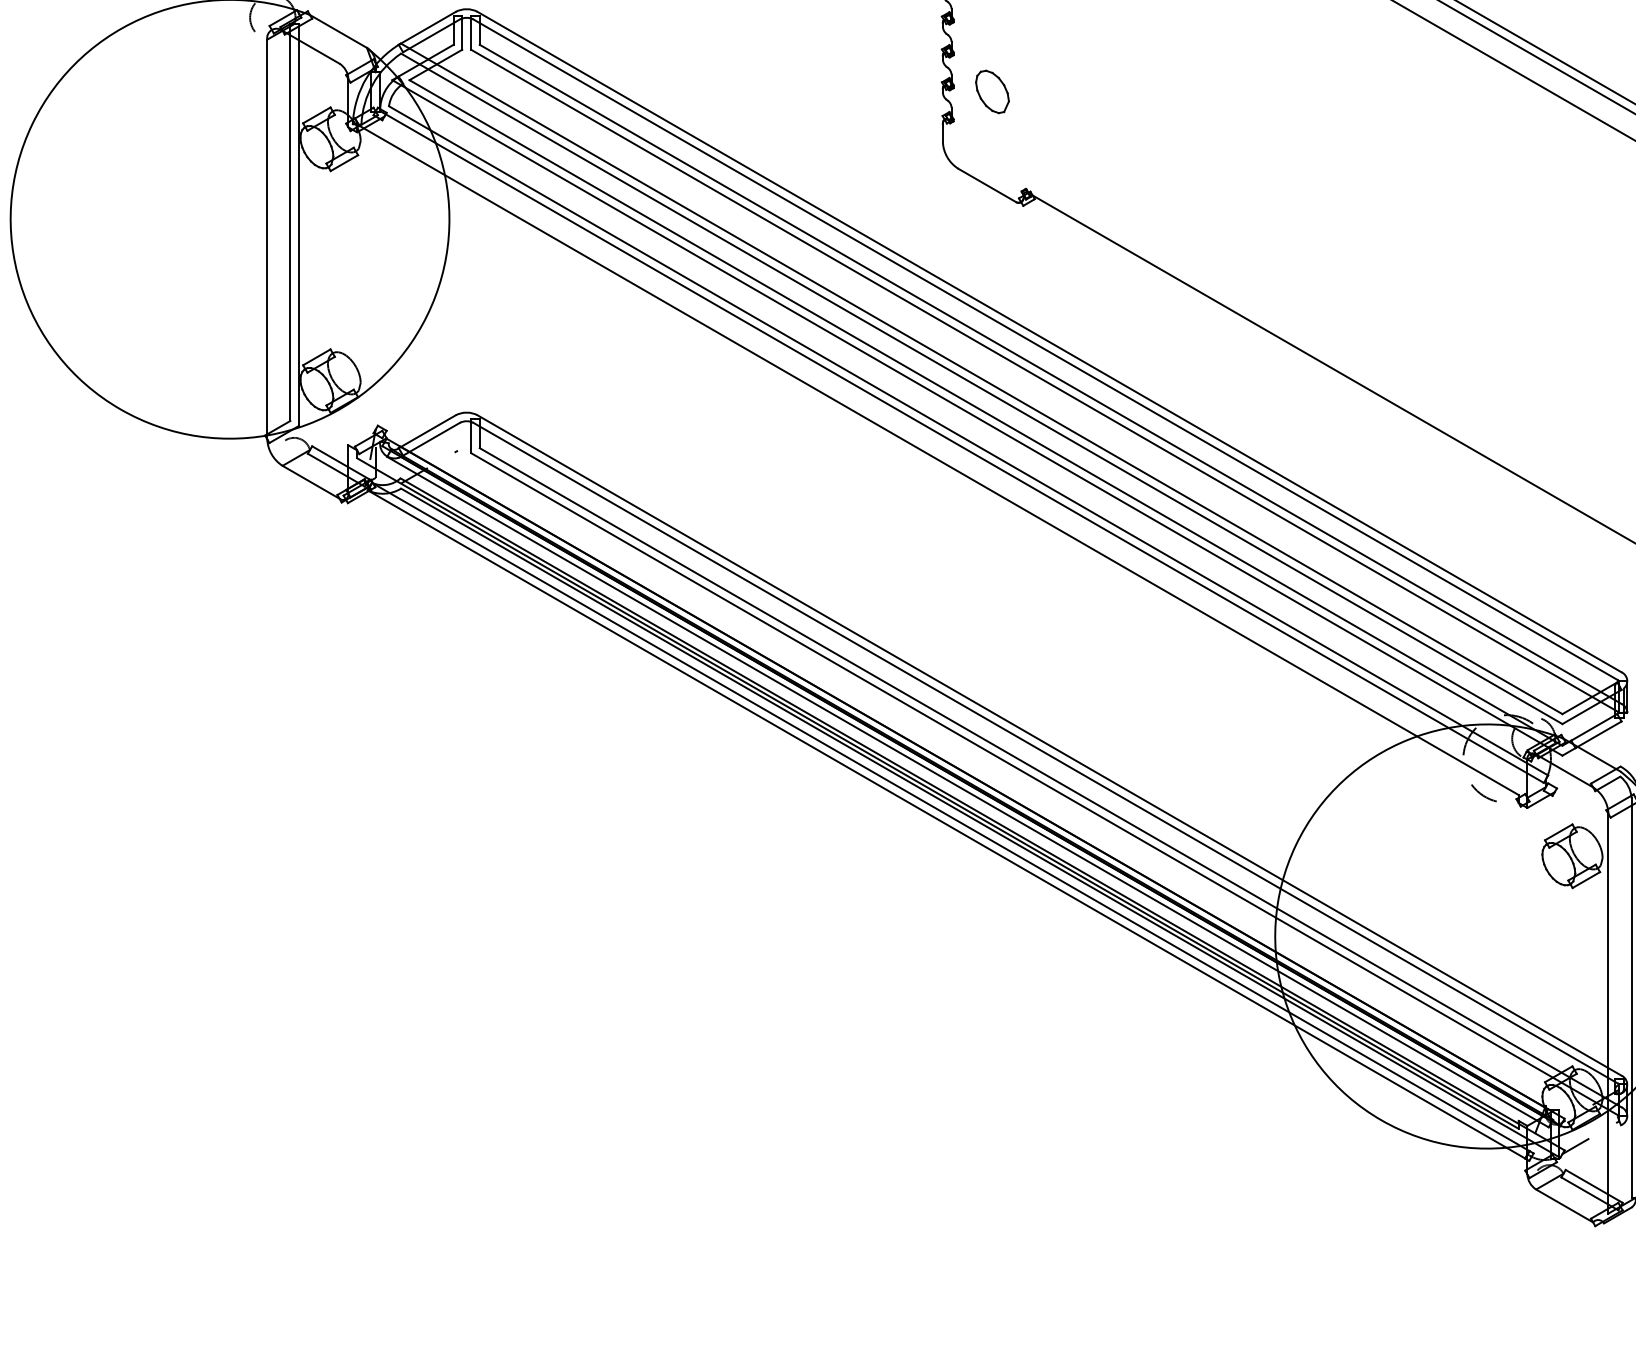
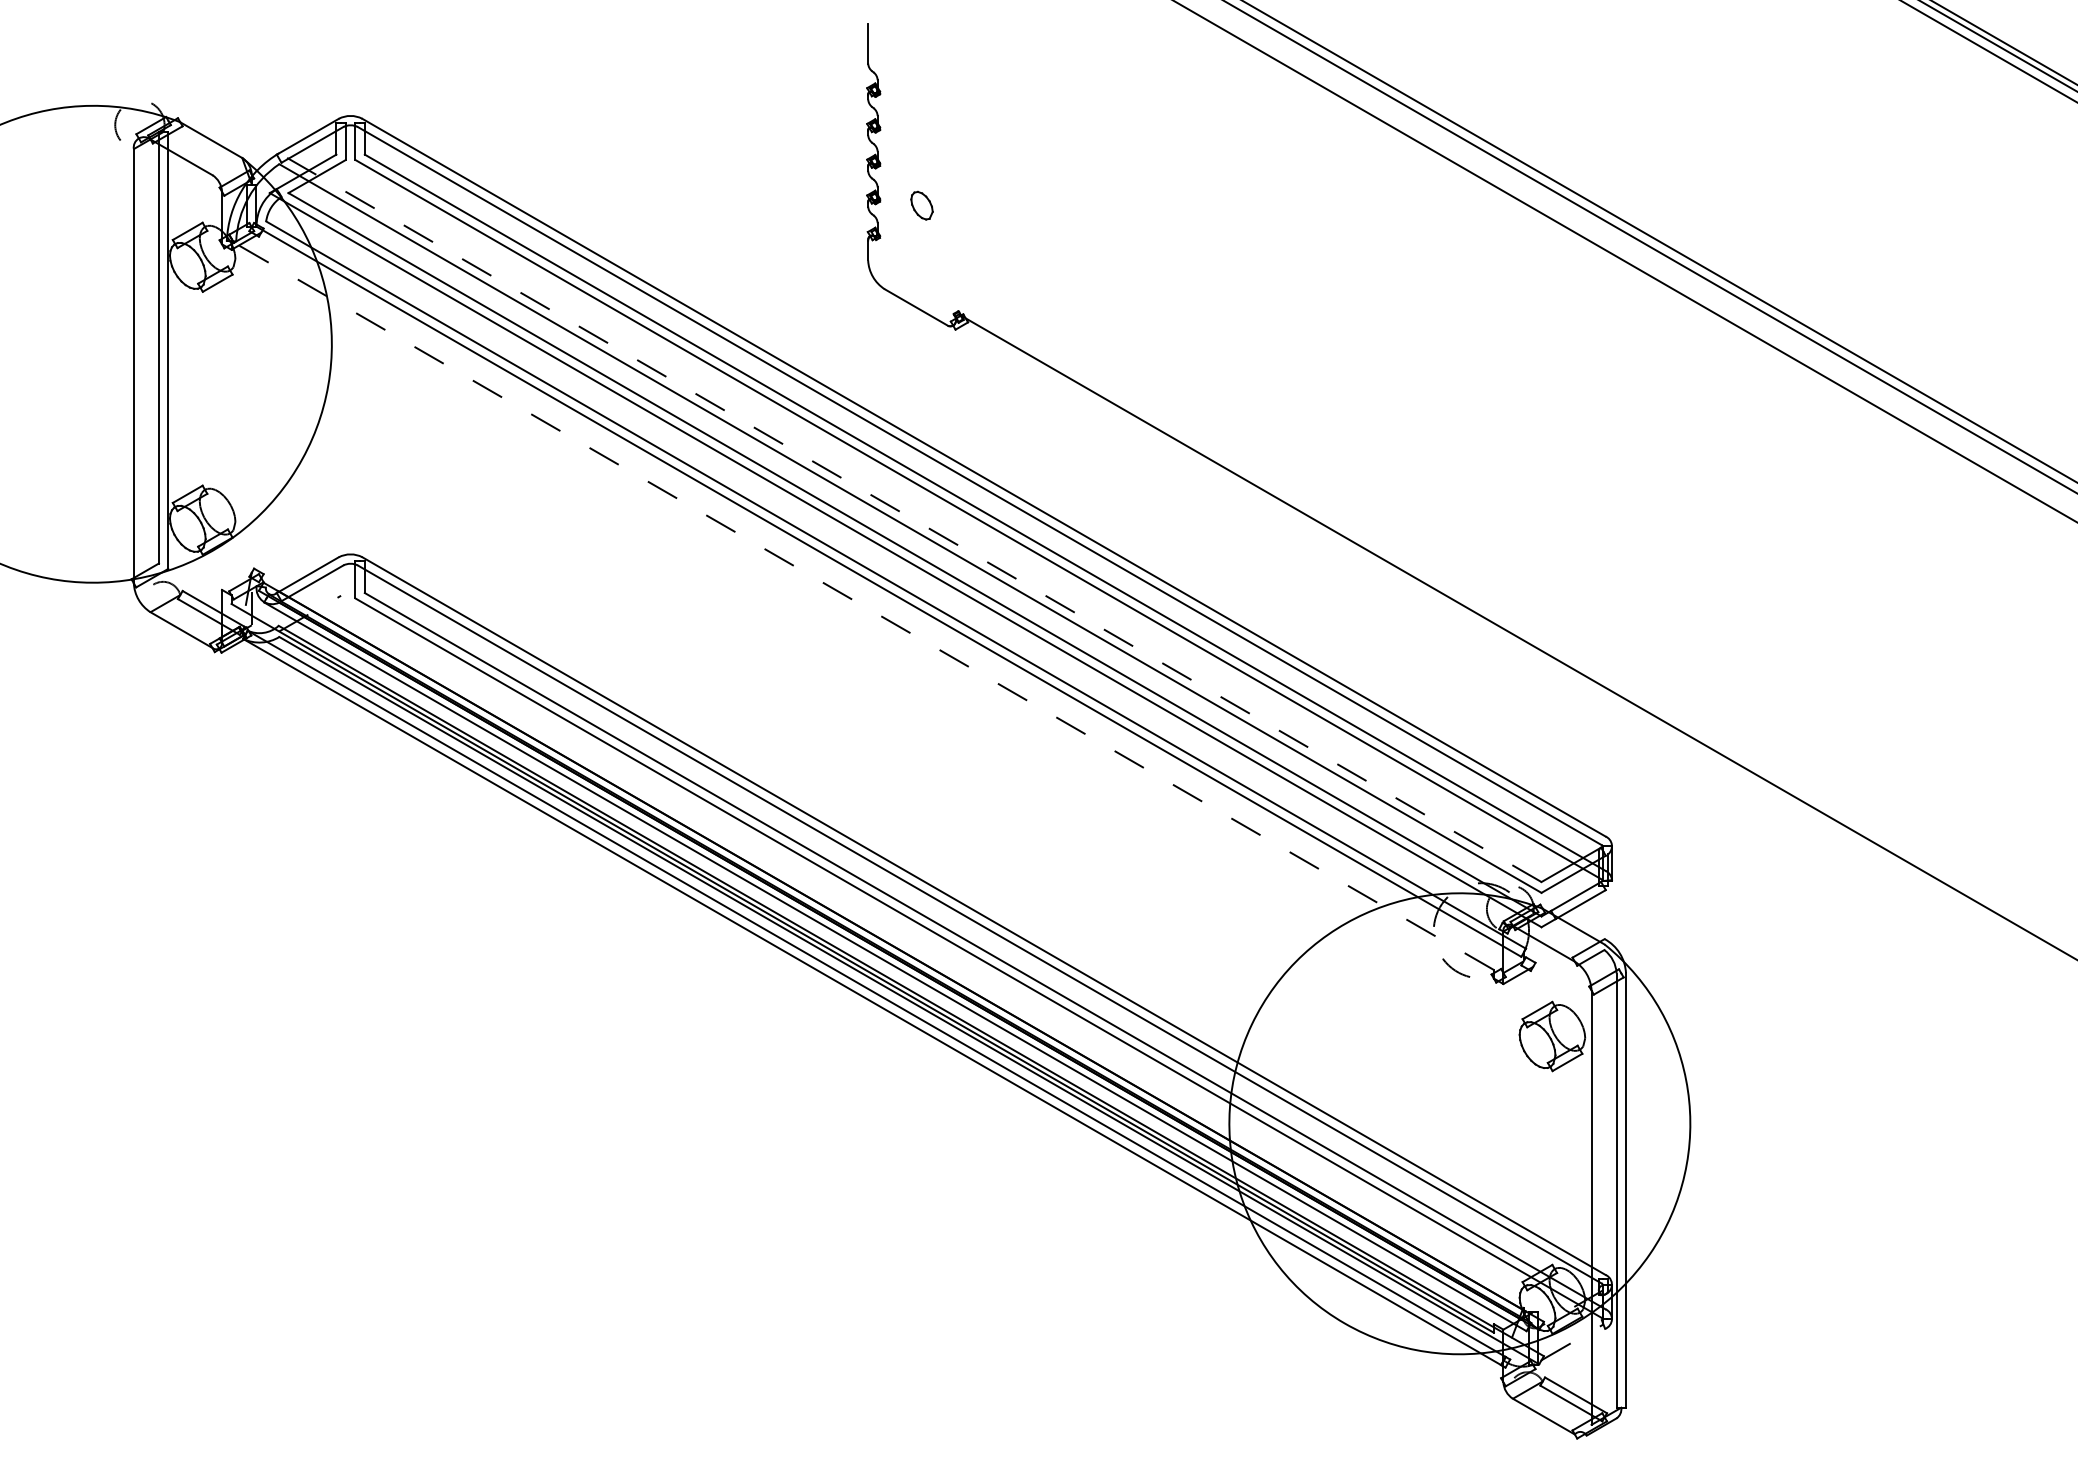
part: (991, 91) -> (921, 205), size x0.6
line: (981, 378) -> (910, 517), solid -> dashed
line: (937, 459) -> (862, 605), solid -> dashed

